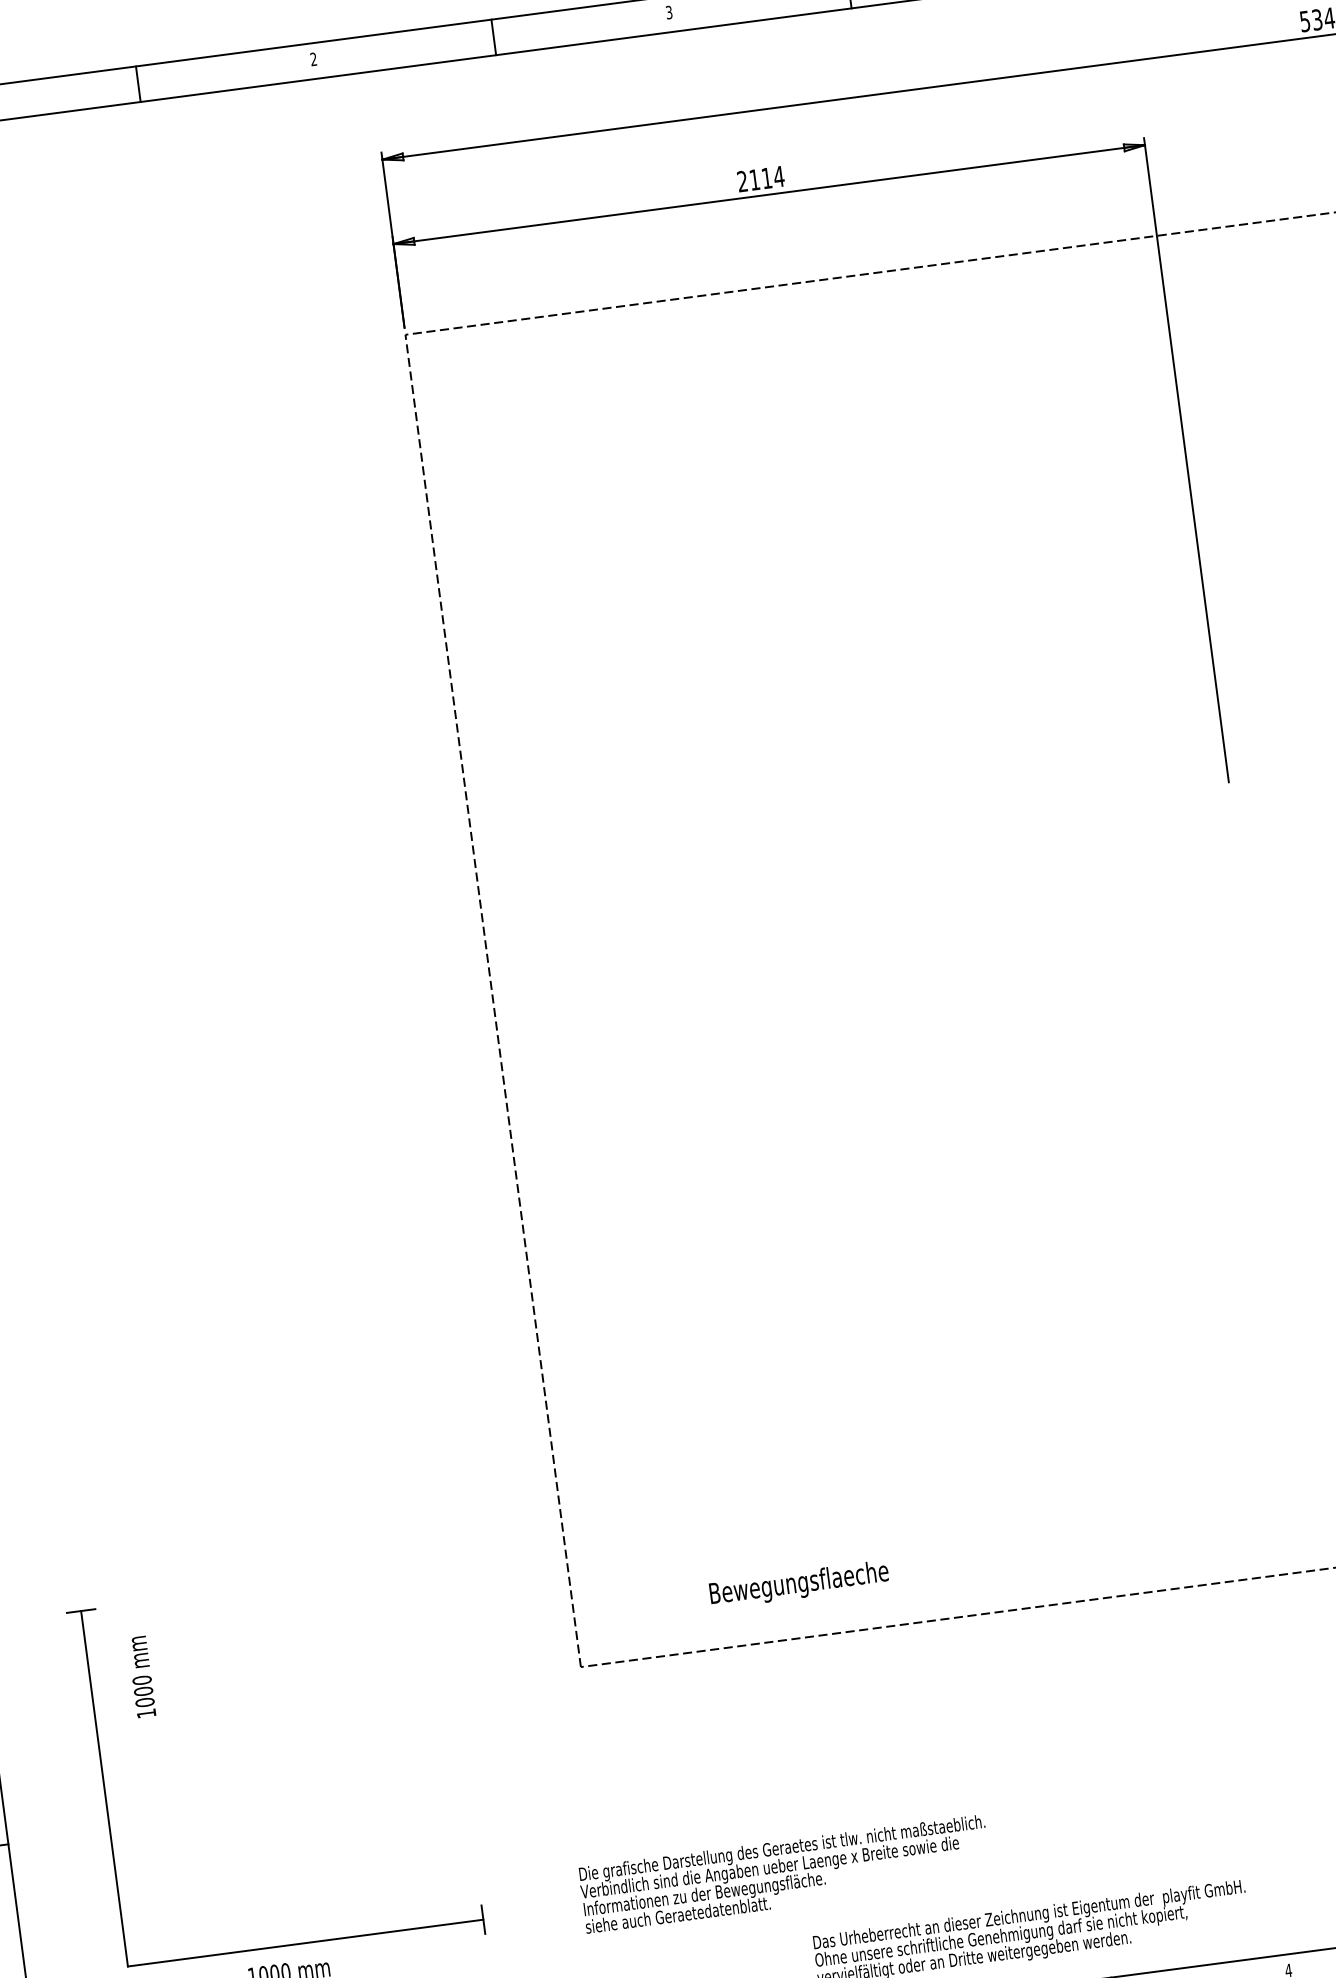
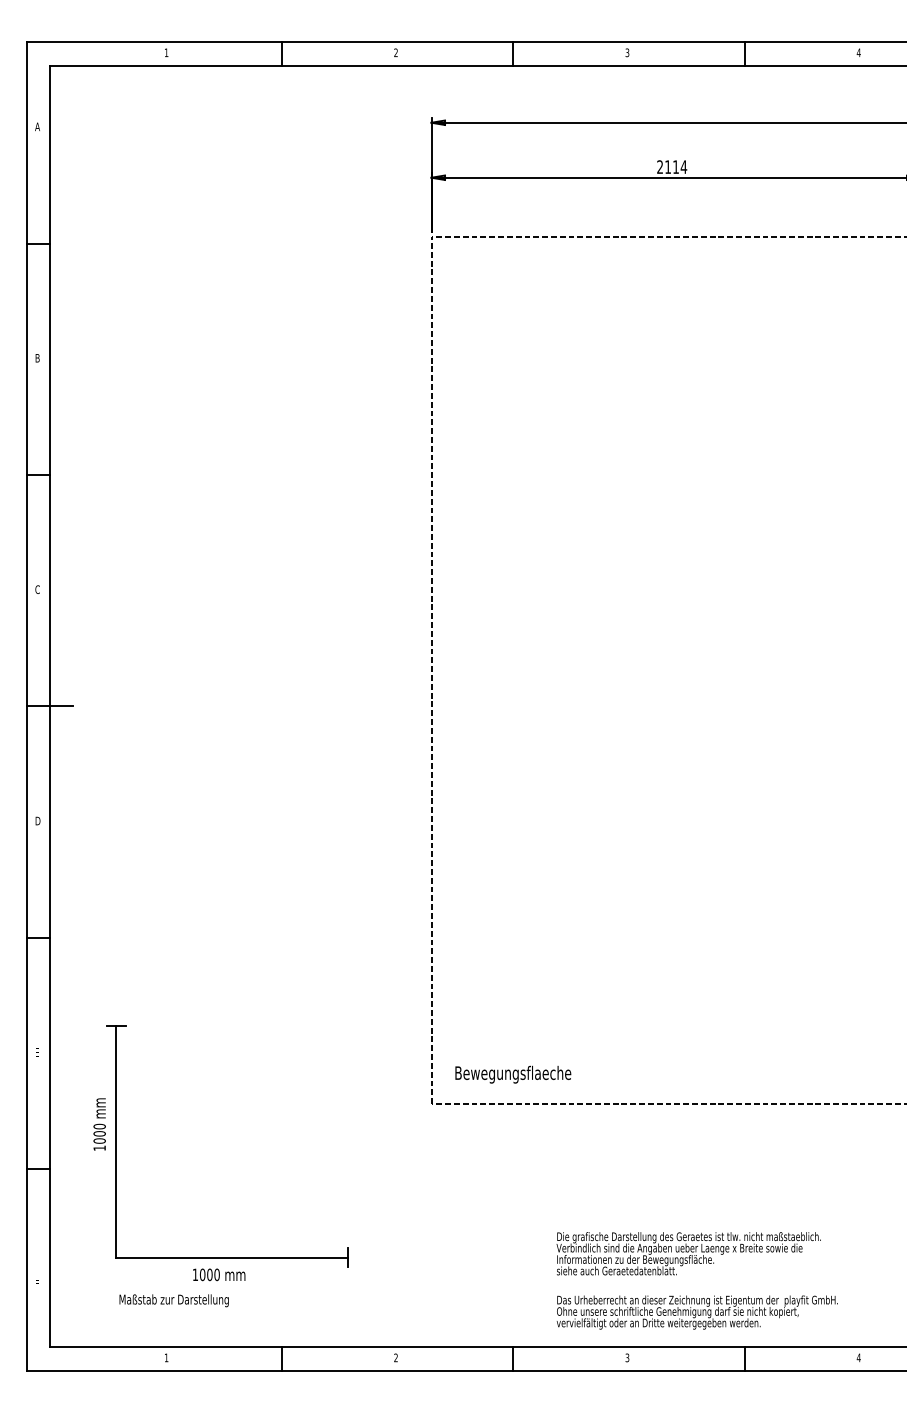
text: (799, 1584) -> (513, 1074), moved
text: (141, 1677) -> (99, 1124), moved
text: (784, 1873) -> (688, 1253), moved

